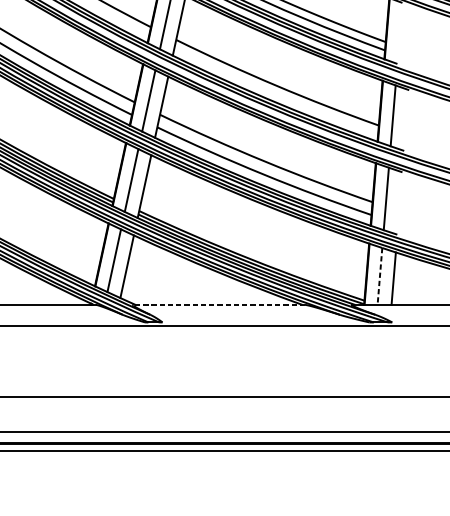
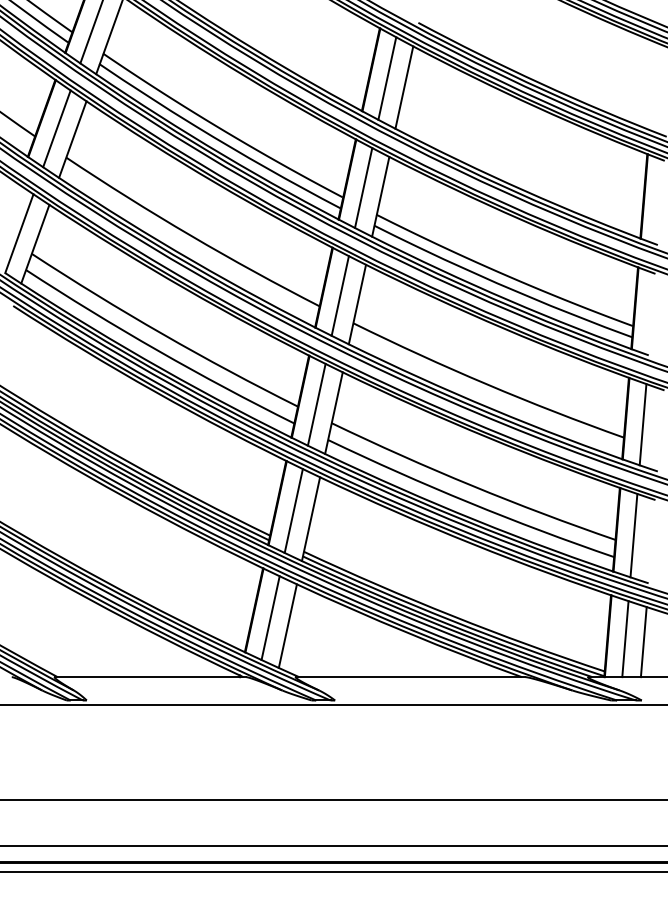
line: (380, 276) -> (625, 639), dashed -> solid
line: (219, 305) -> (410, 677), dashed -> solid

